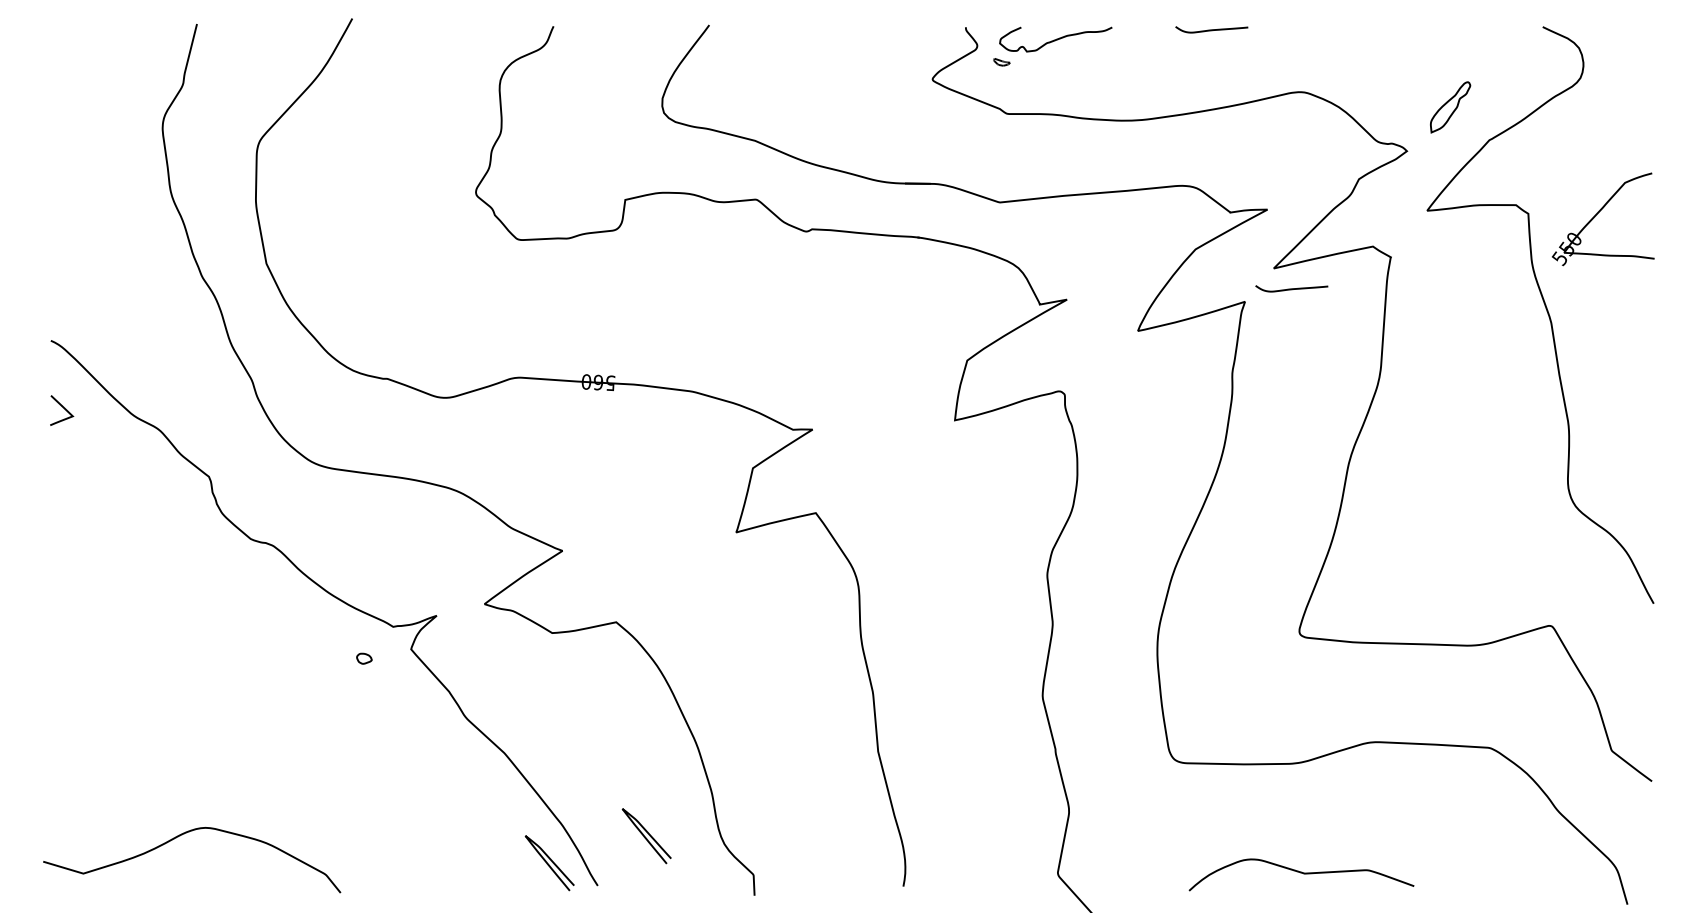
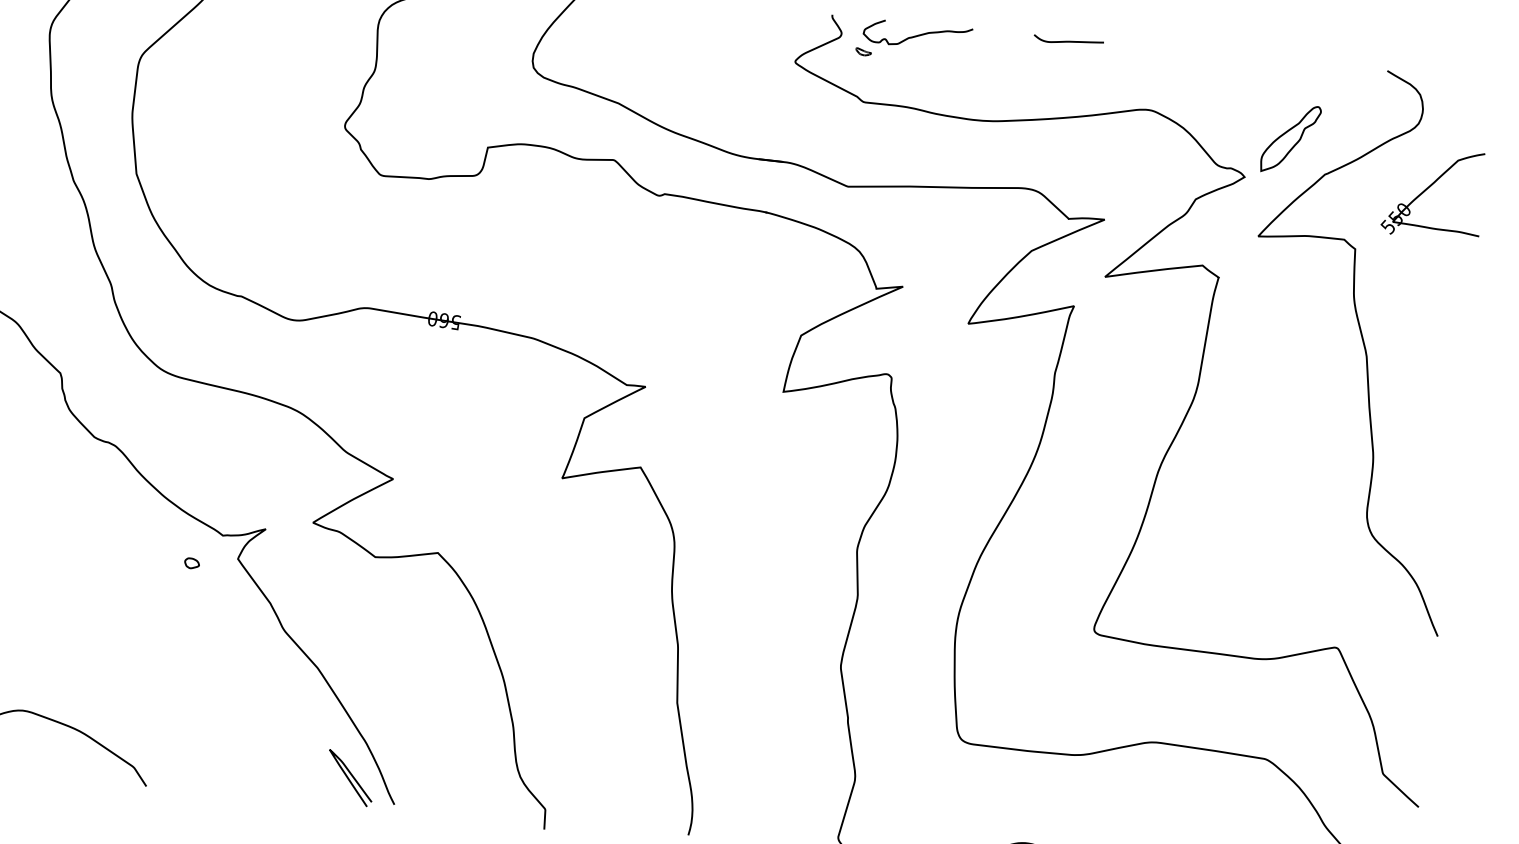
part: (1450, 107) -> (1290, 139), size x1.43
part: (1598, 213) -> (1429, 187), moved
curve: (1291, 288) -> (1120, 297), removed
curve: (645, 836) -> (445, 761), removed

